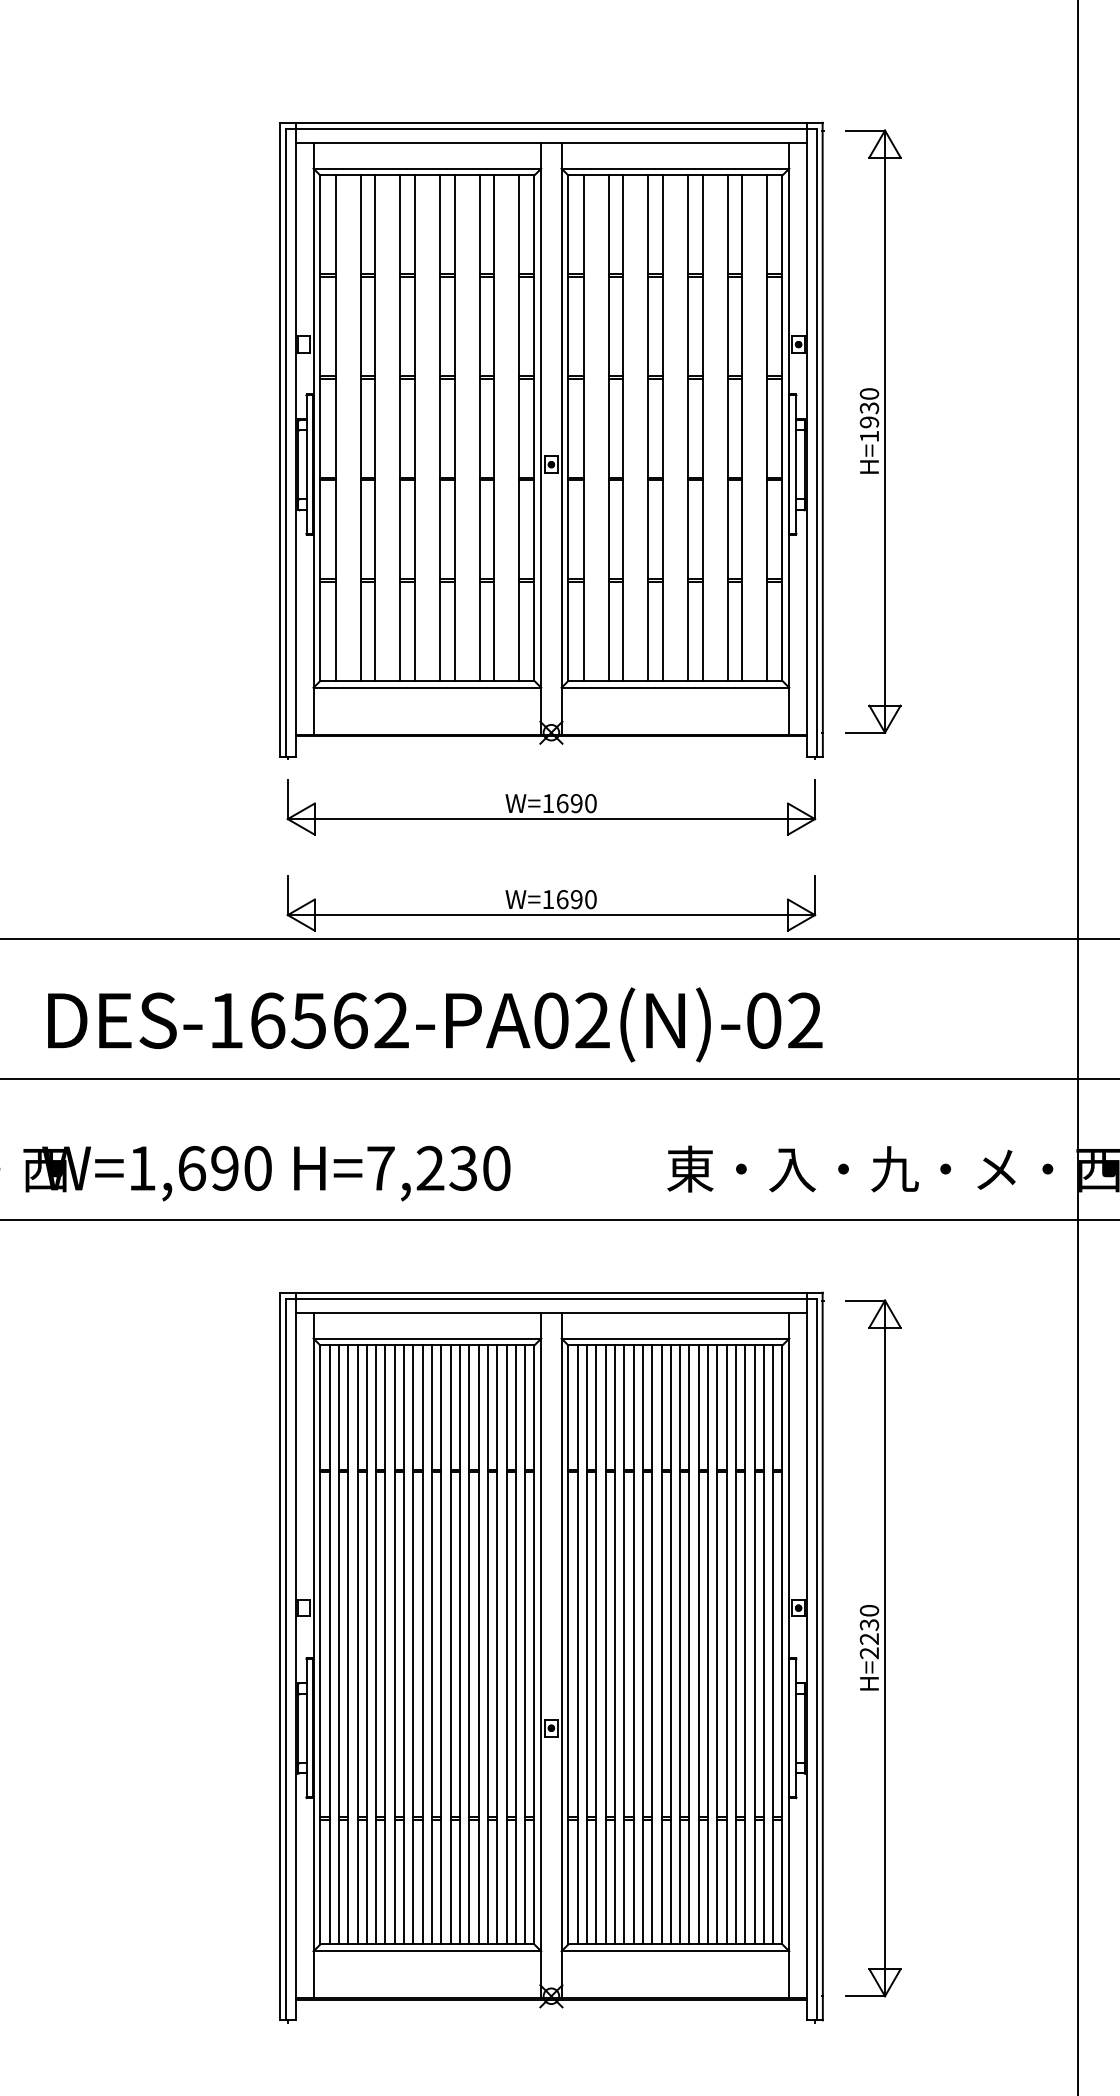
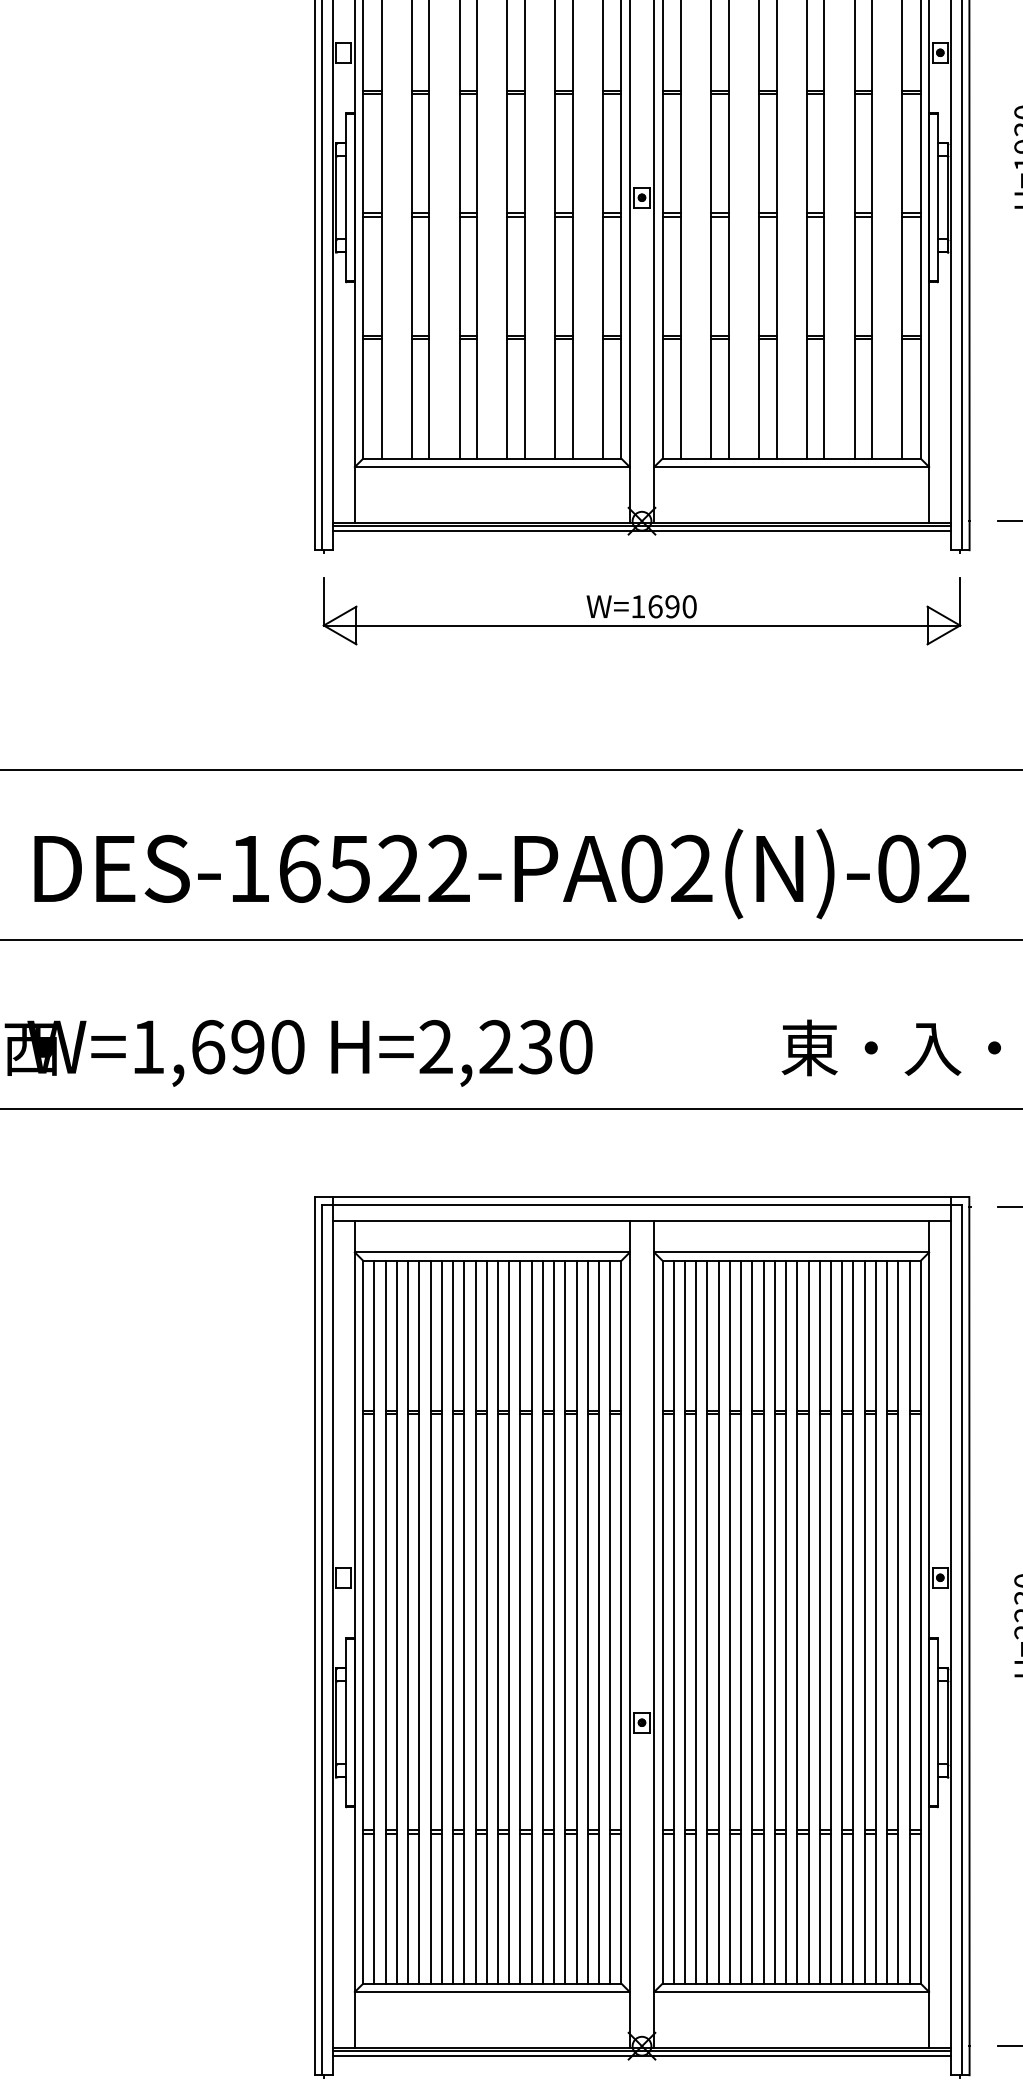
line: (551, 741) -> (642, 531), added
part: (551, 903) -> (642, 727), removed
text: (350, 1020) -> (399, 868), DES-16562-PA02(N)-02 -> DES-16522-PA02(N)-02
text: (380, 1167) -> (435, 1045), H=7,230 -> H=2,230
line: (551, 2004) -> (642, 2056), added

